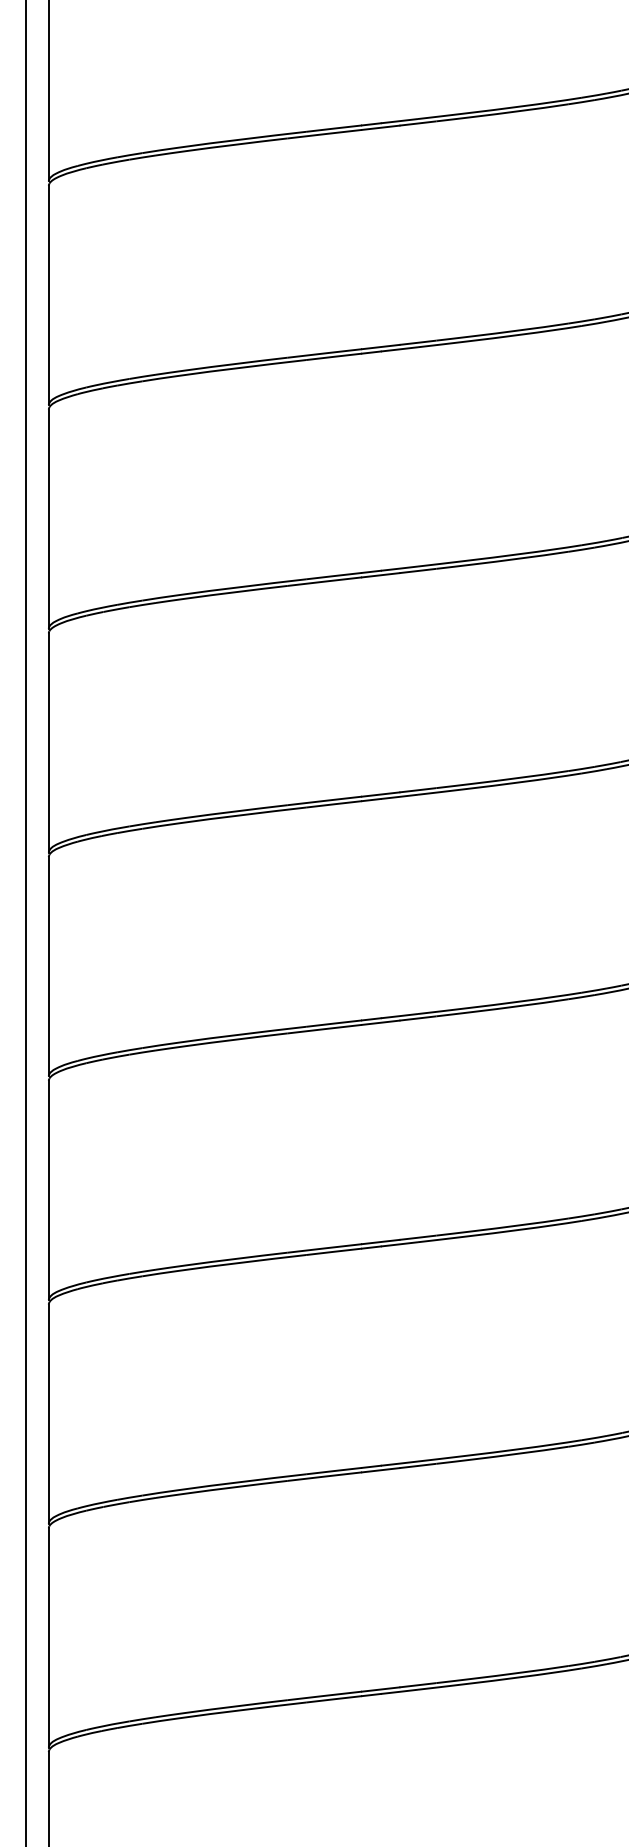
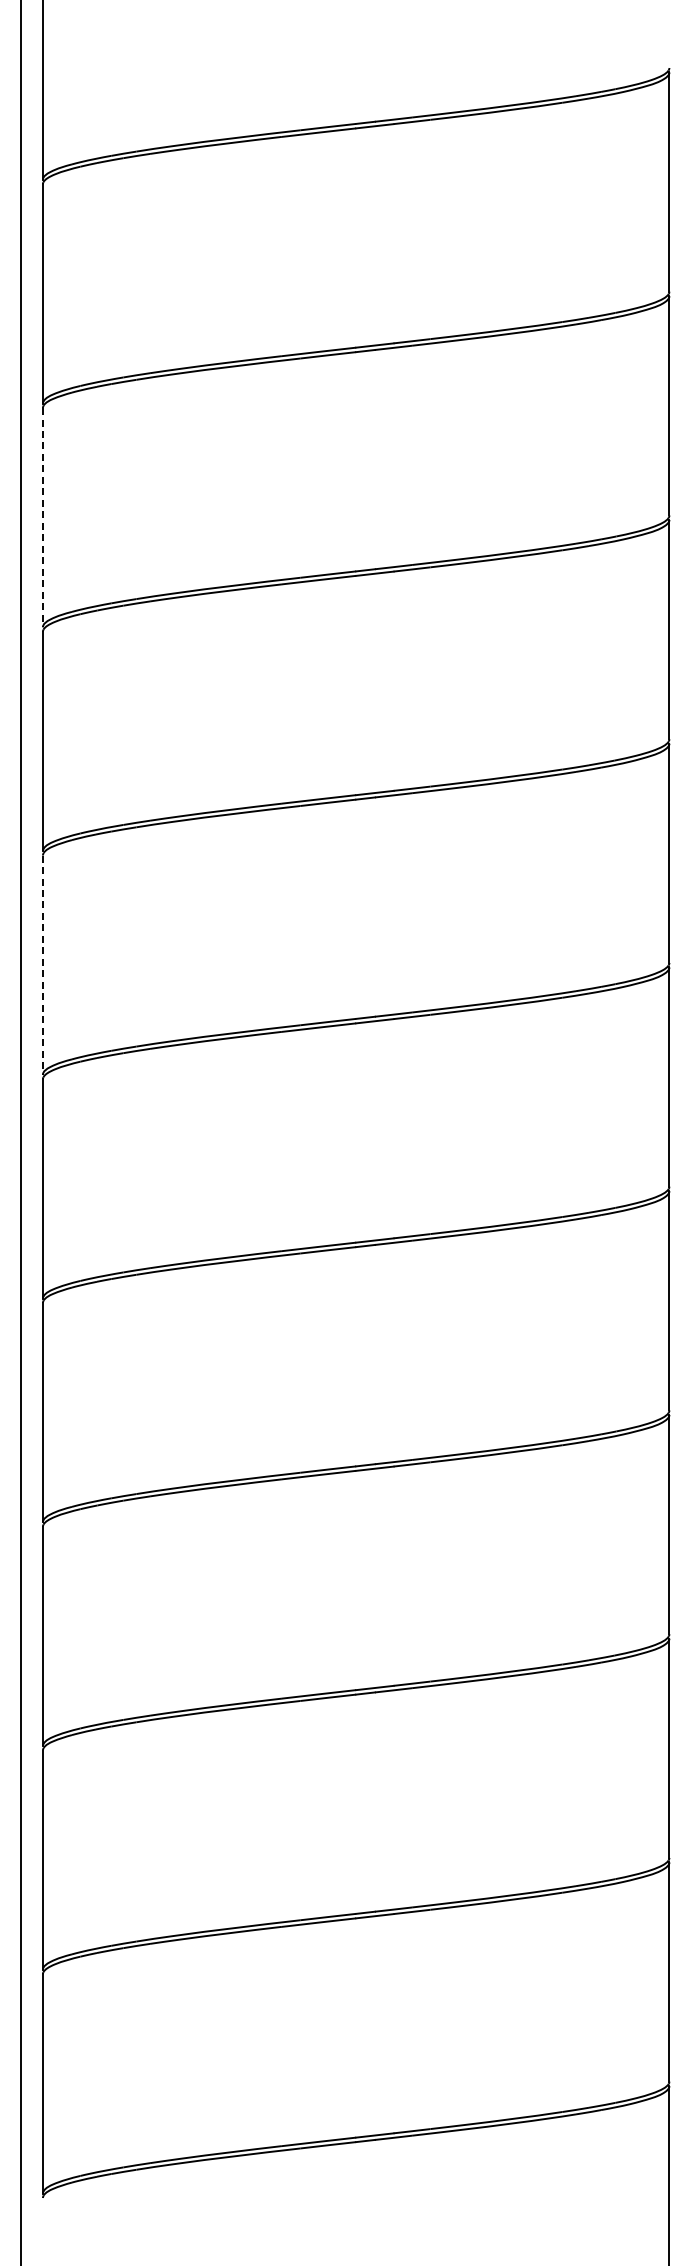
line: (48, 519) -> (42, 517), solid -> dashed
line: (48, 967) -> (42, 965), solid -> dashed

